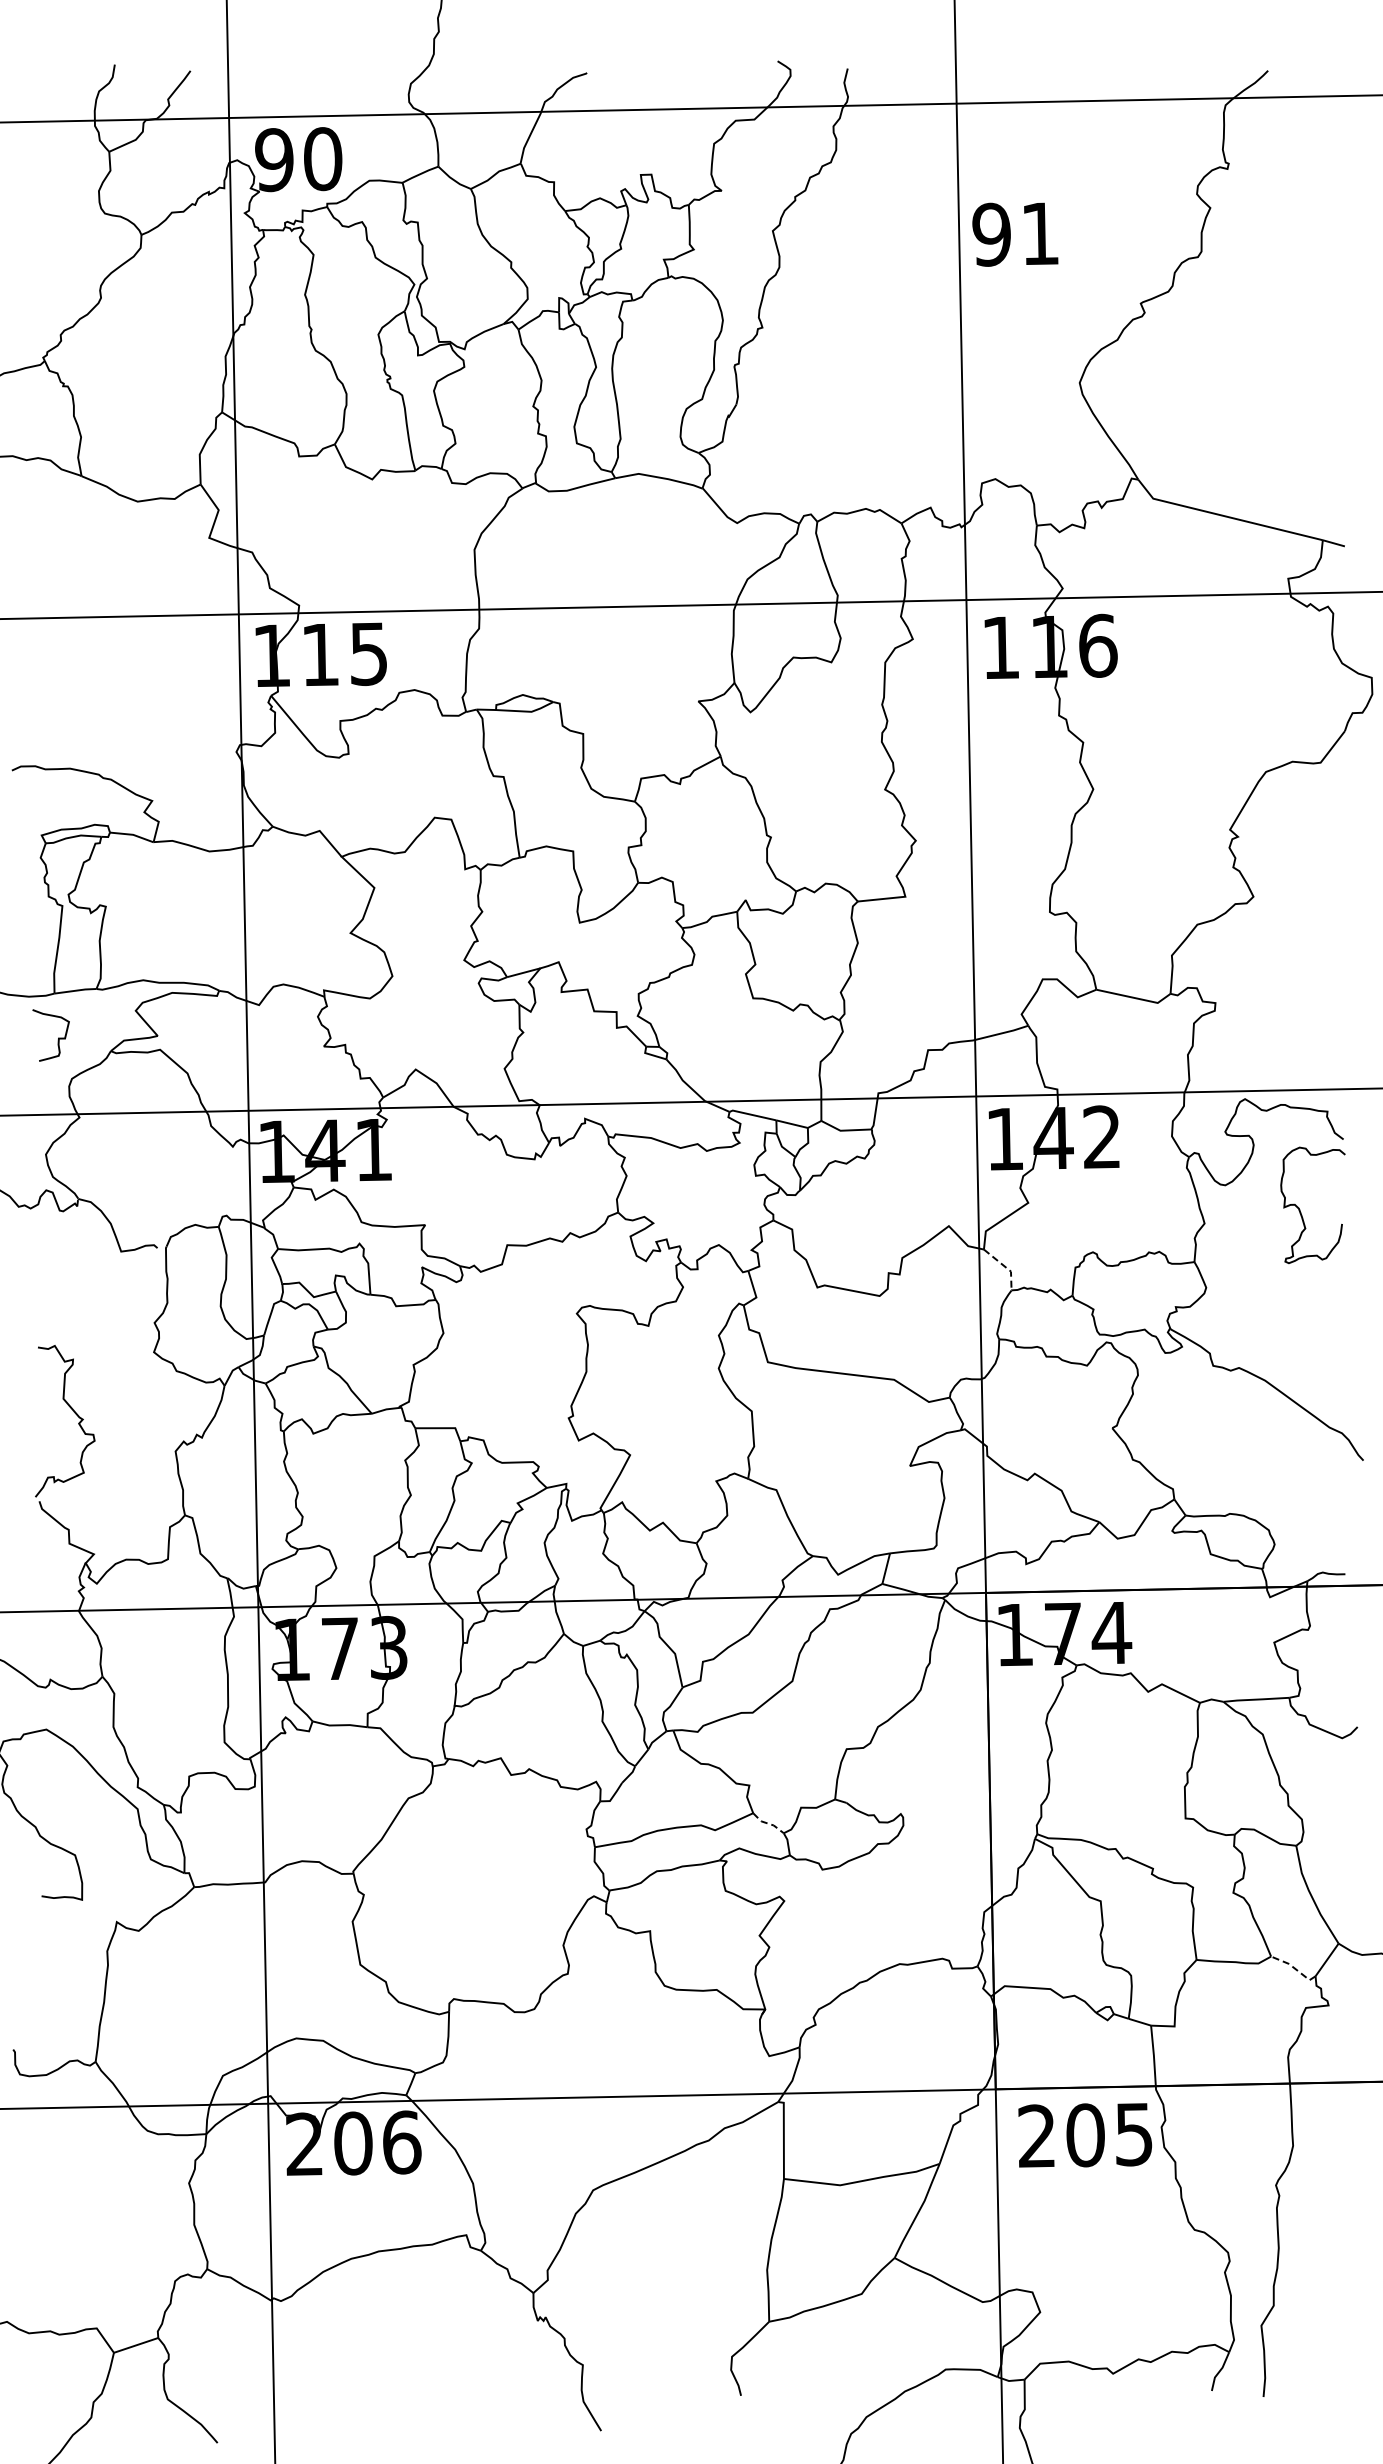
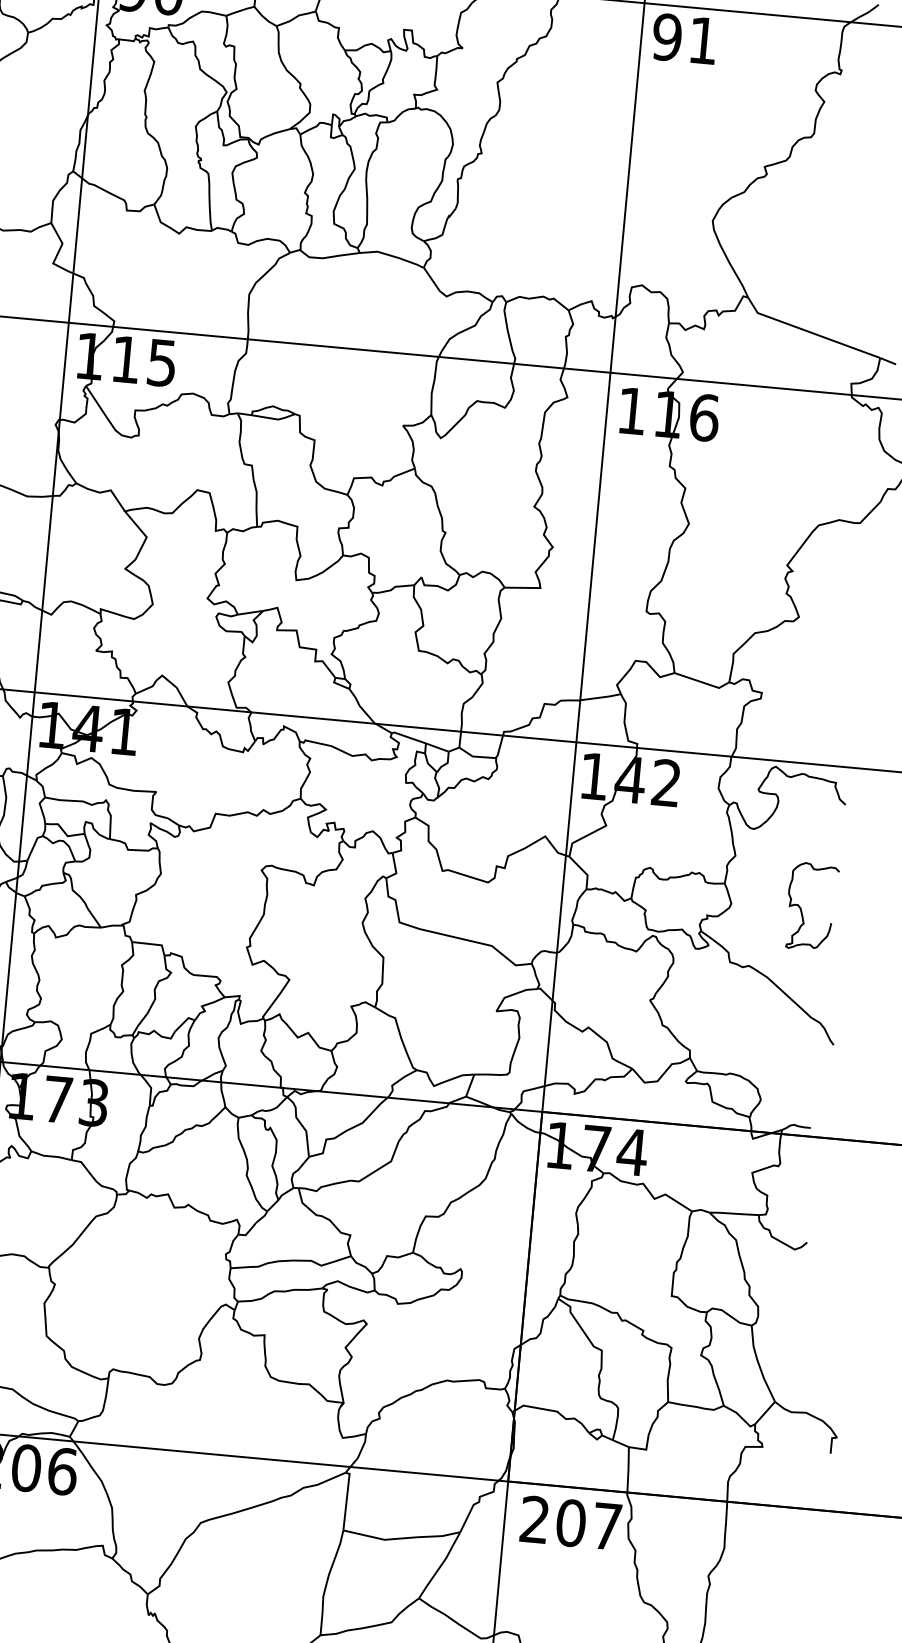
text: (1015, 234) -> (684, 39), moved
curve: (1300, 1209) -> (801, 909), moved
line: (1005, 1267) -> (583, 871), dashed -> solid
line: (768, 1823) -> (361, 1265), dashed -> solid
line: (1294, 1968) -> (740, 1416), dashed -> solid
text: (1133, 2134) -> (606, 1526), 205 -> 207

